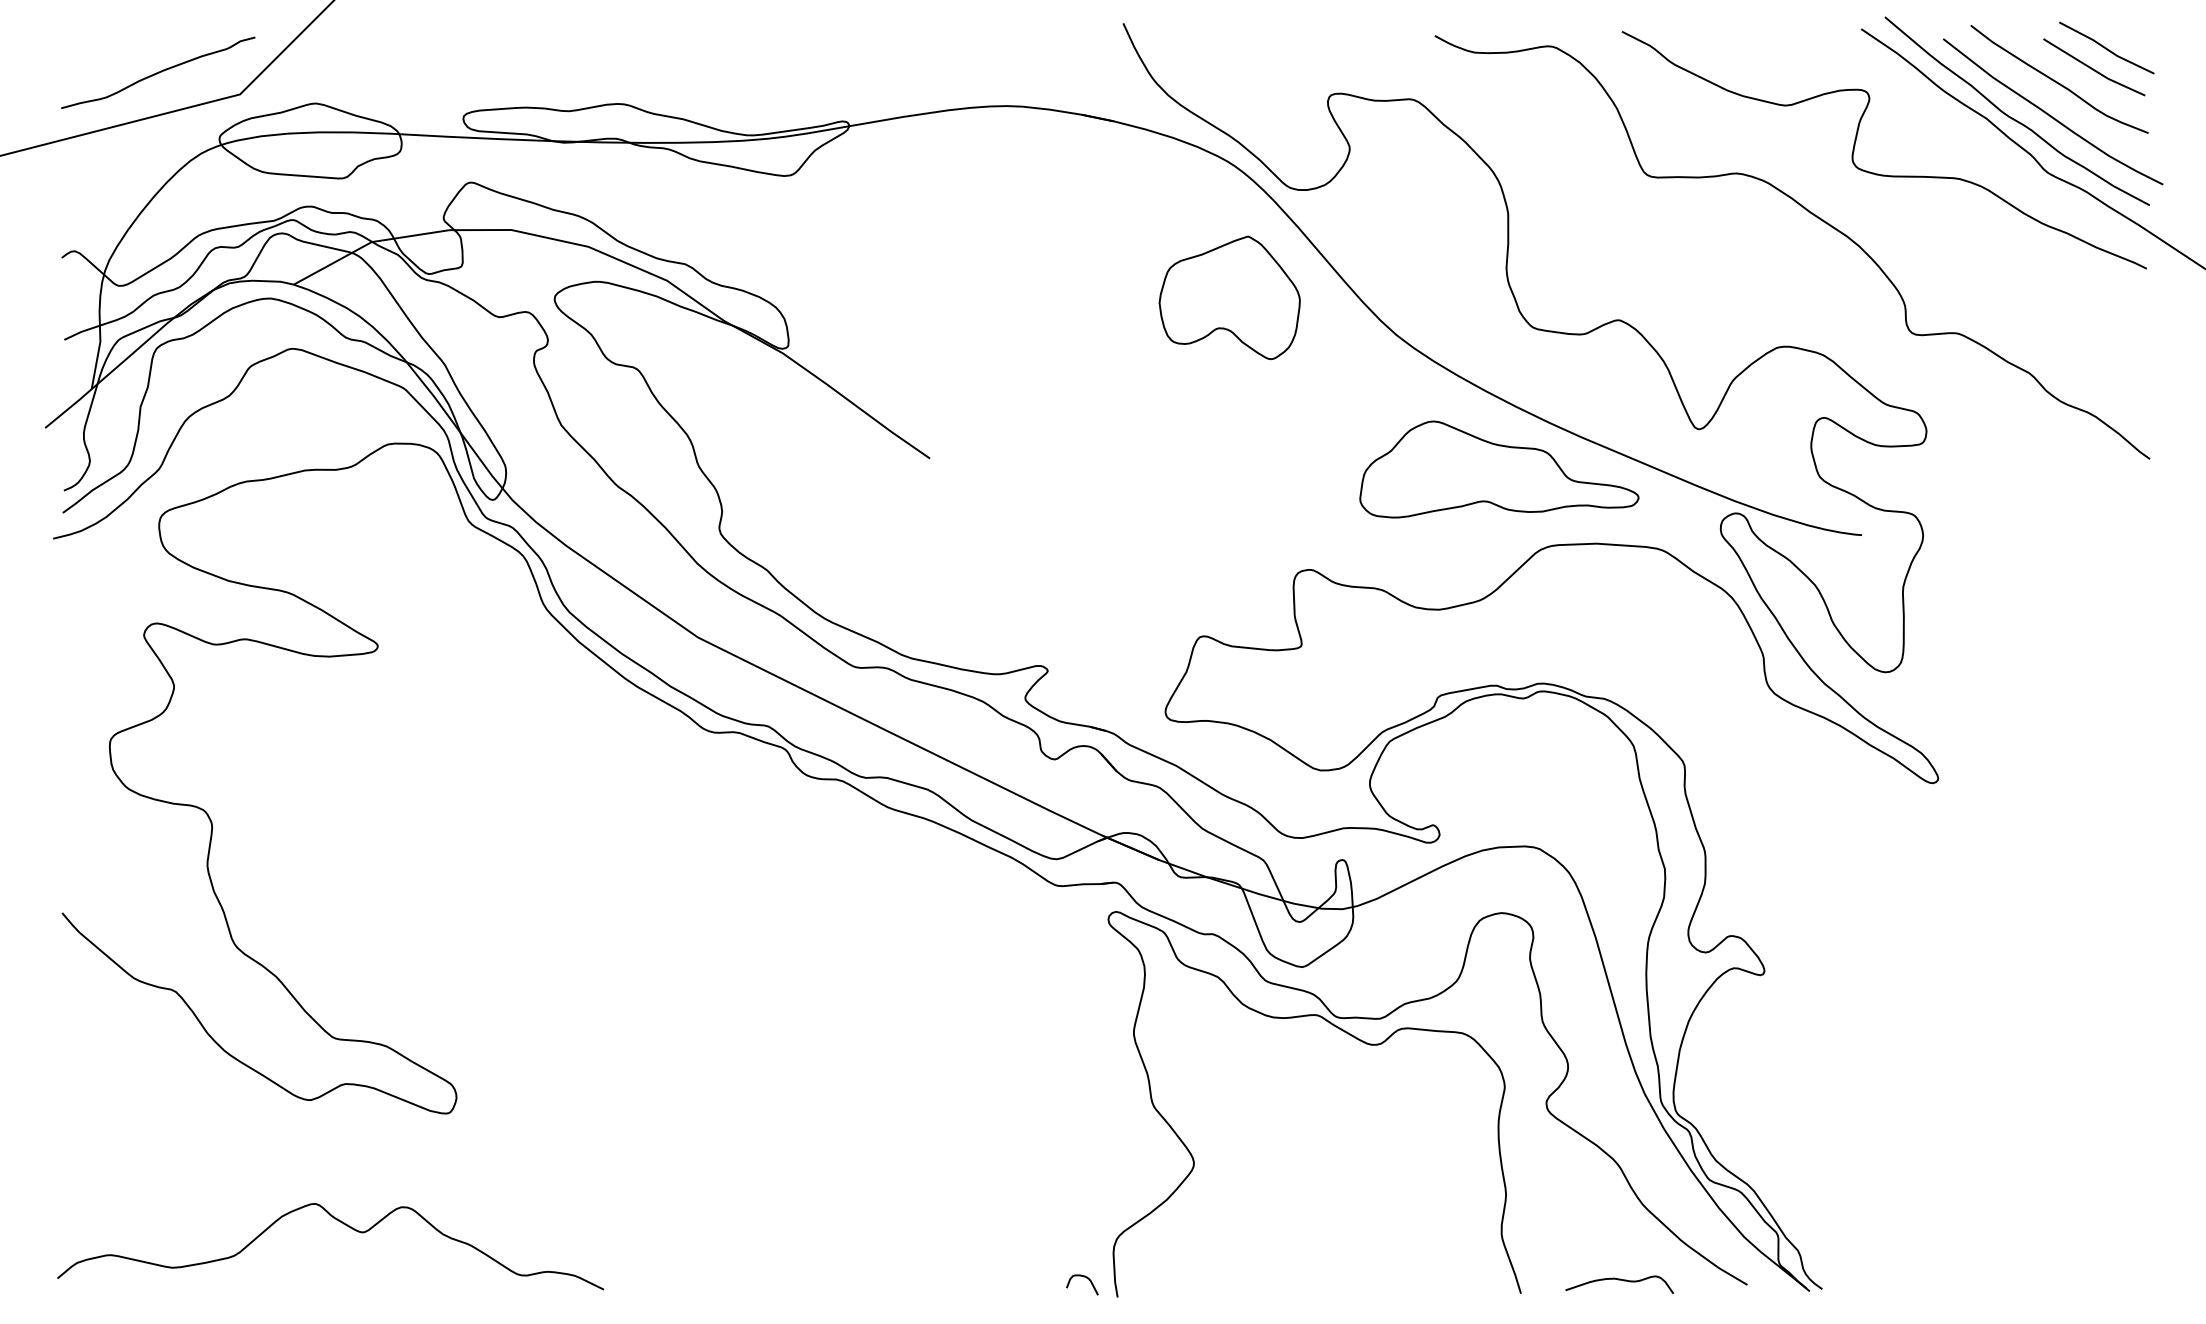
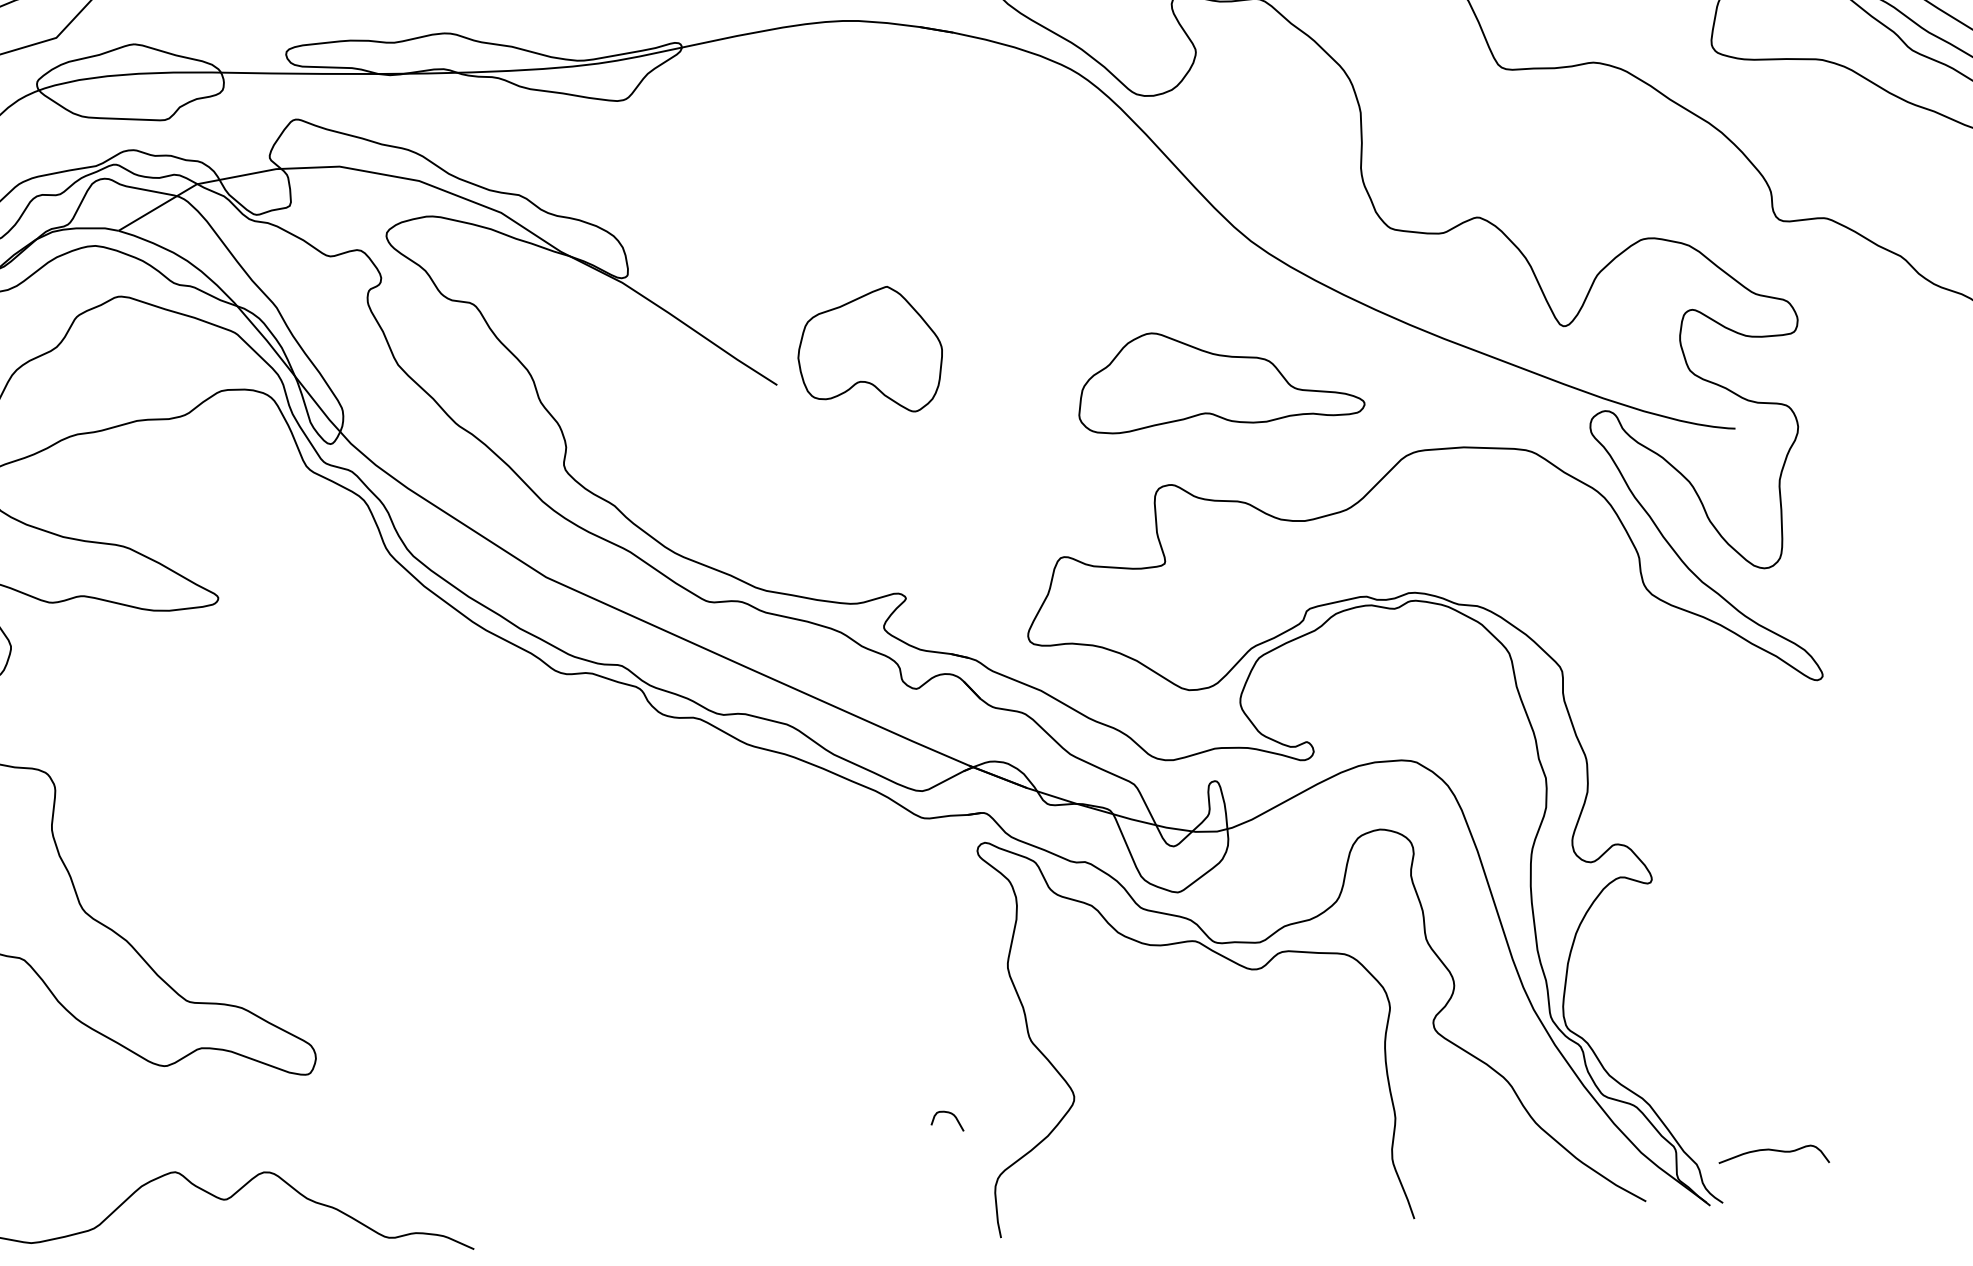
part: (1229, 297) -> (869, 349), moved
part: (1499, 469) -> (1220, 380), moved
curve: (1087, 1279) -> (952, 1115), moved
curve: (1619, 1280) -> (1773, 1151), moved

